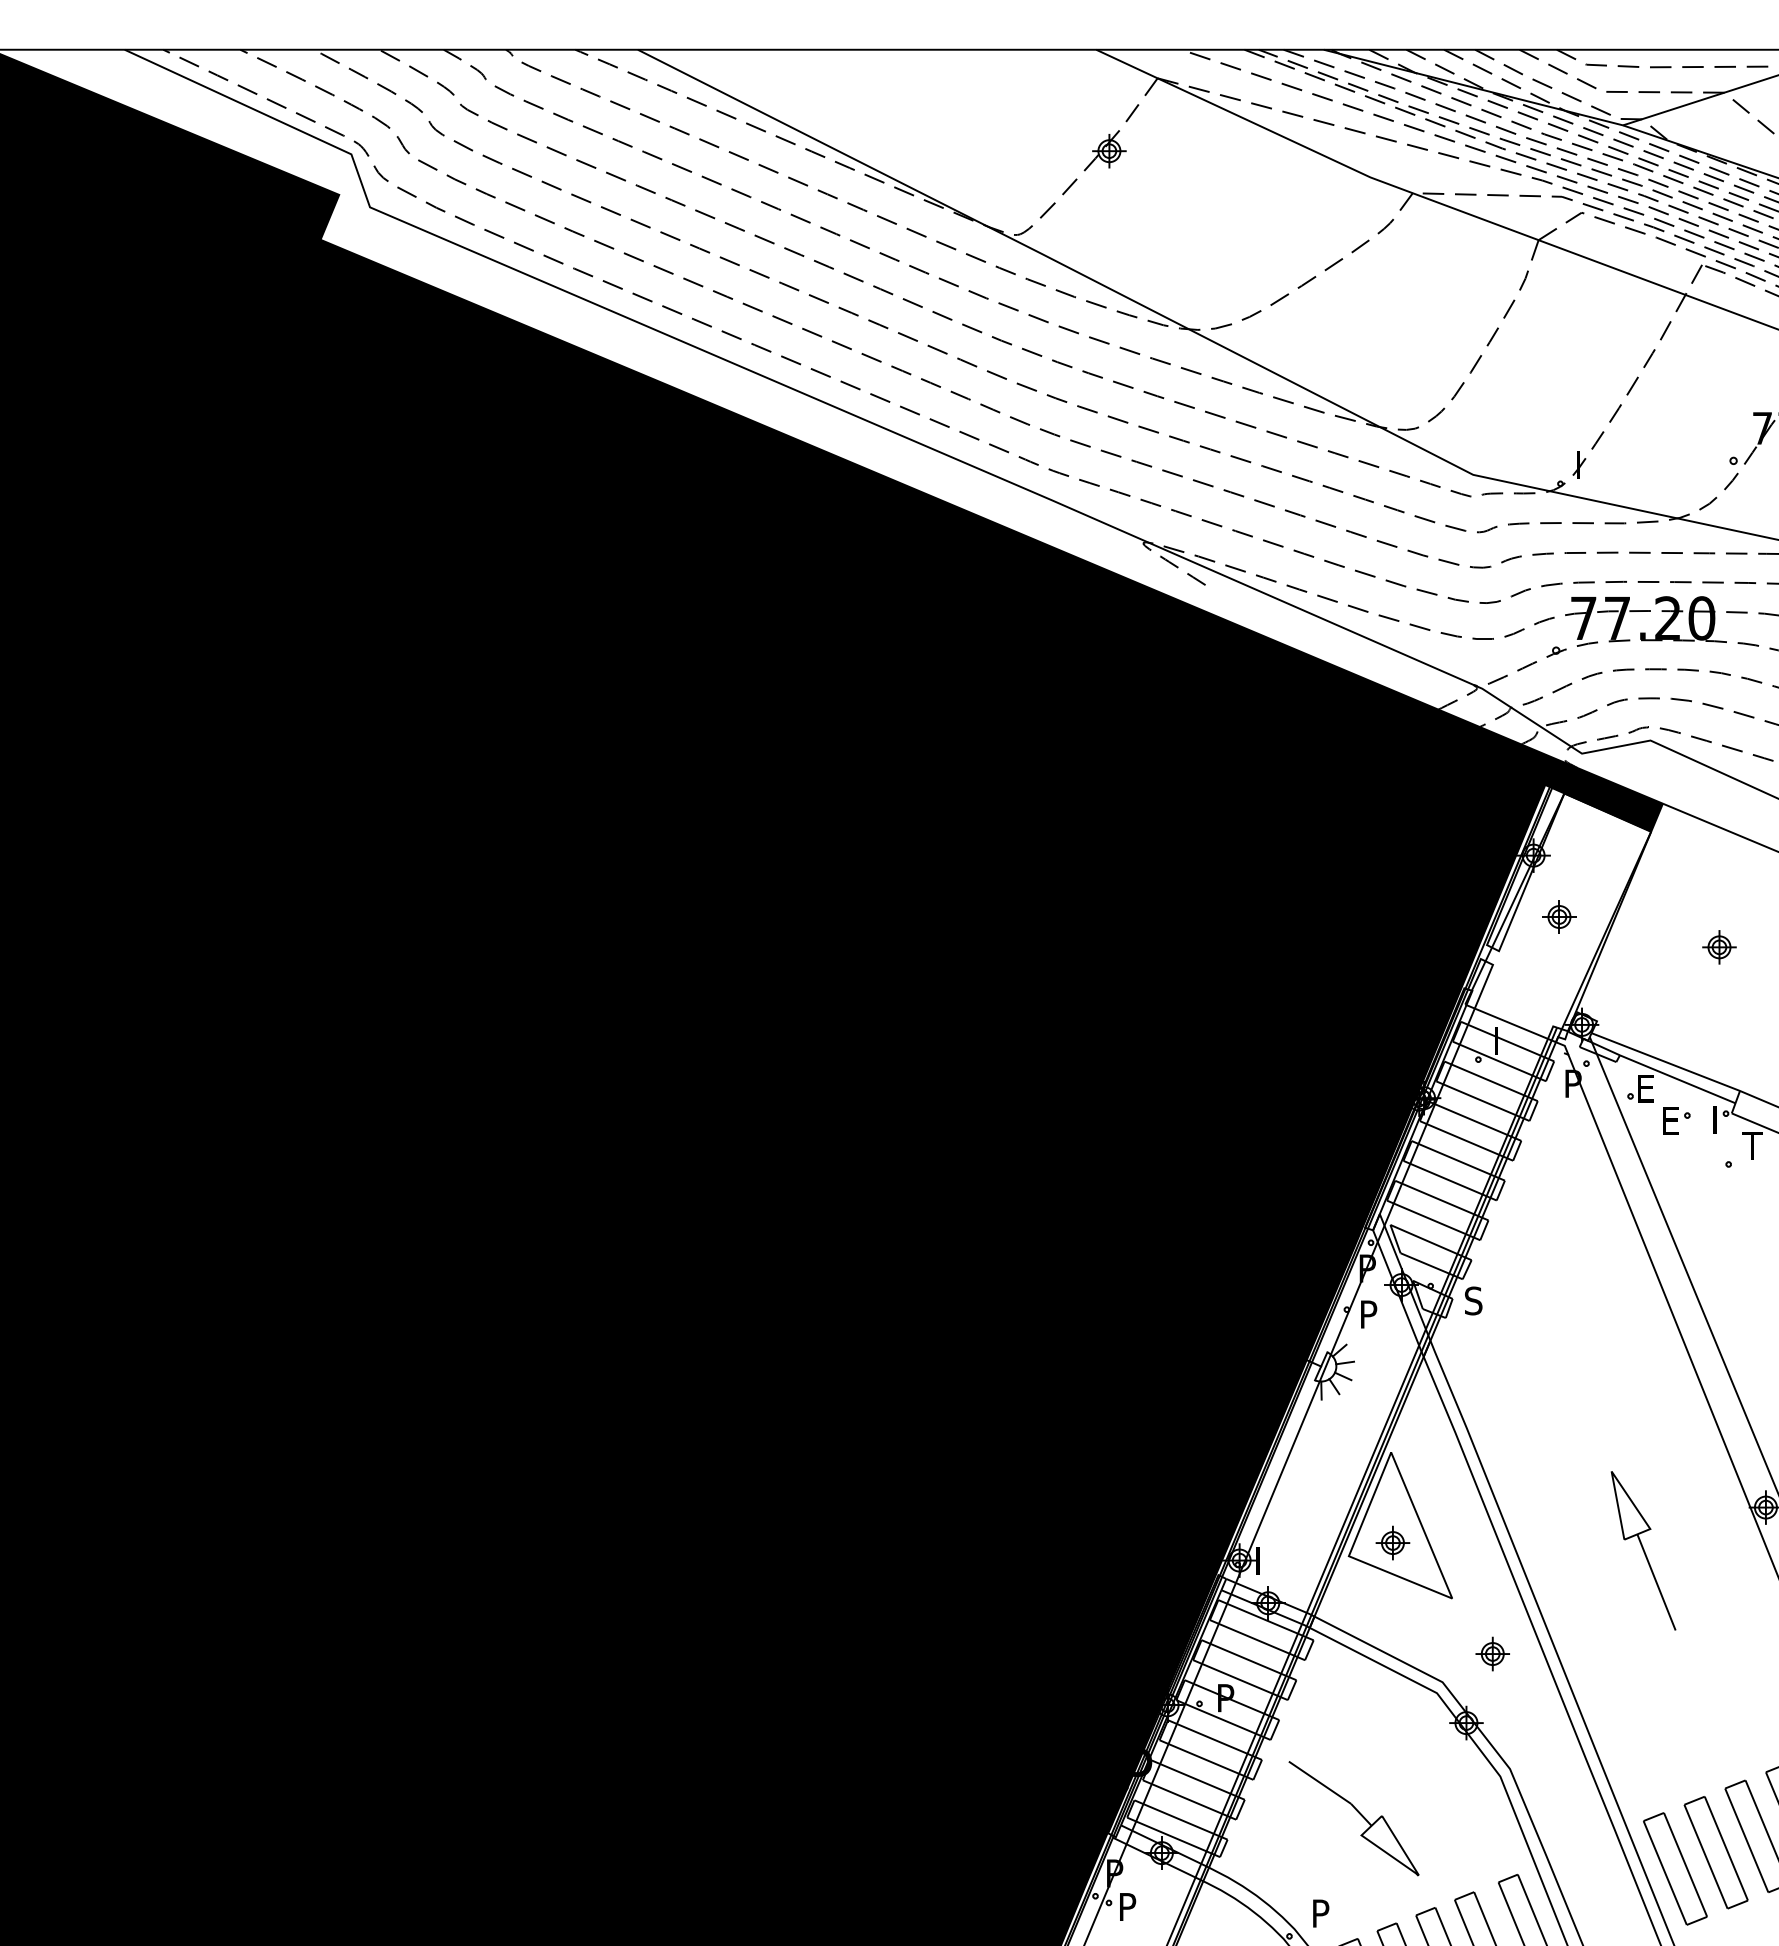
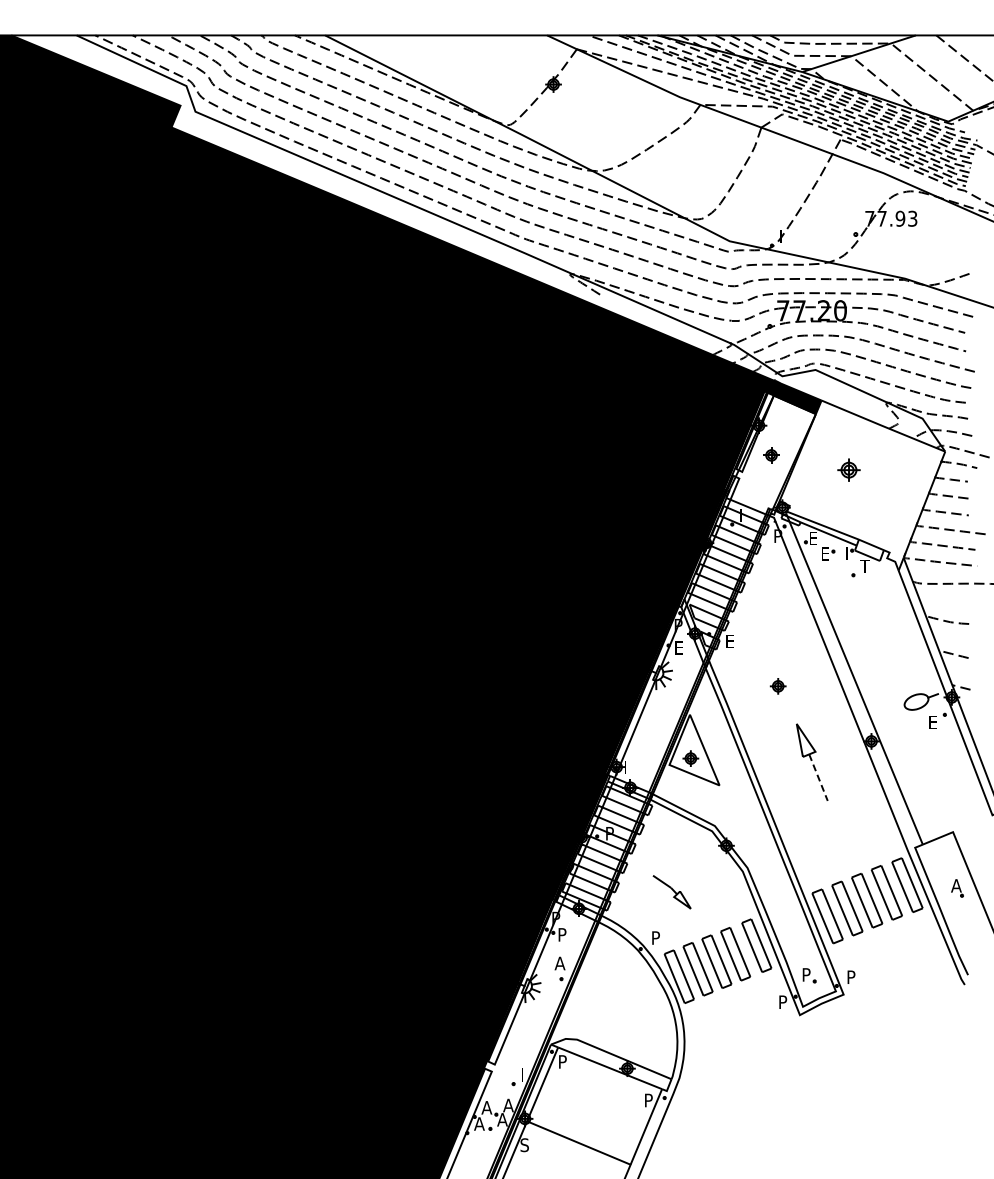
part: (1718, 946) -> (848, 469), size x1.4
text: (1472, 1301) -> (729, 641), S -> E
text: (1369, 1313) -> (679, 647), P -> E
line: (1656, 1584) -> (818, 778), solid -> dashed
part: (1491, 1654) -> (777, 686), moved
part: (1352, 1819) -> (671, 892), size x0.6

